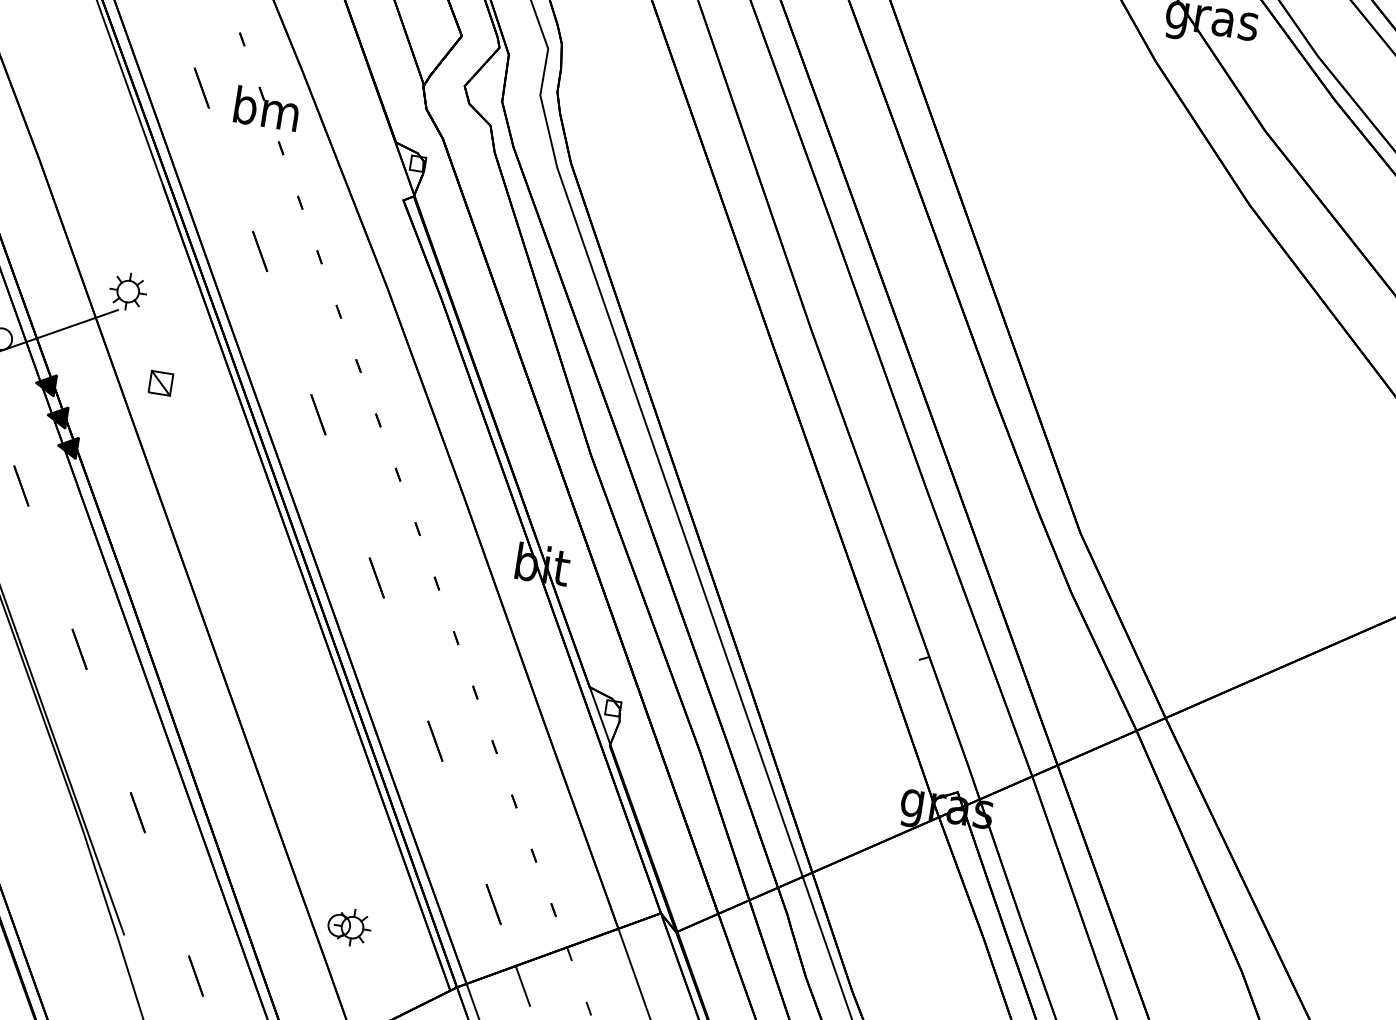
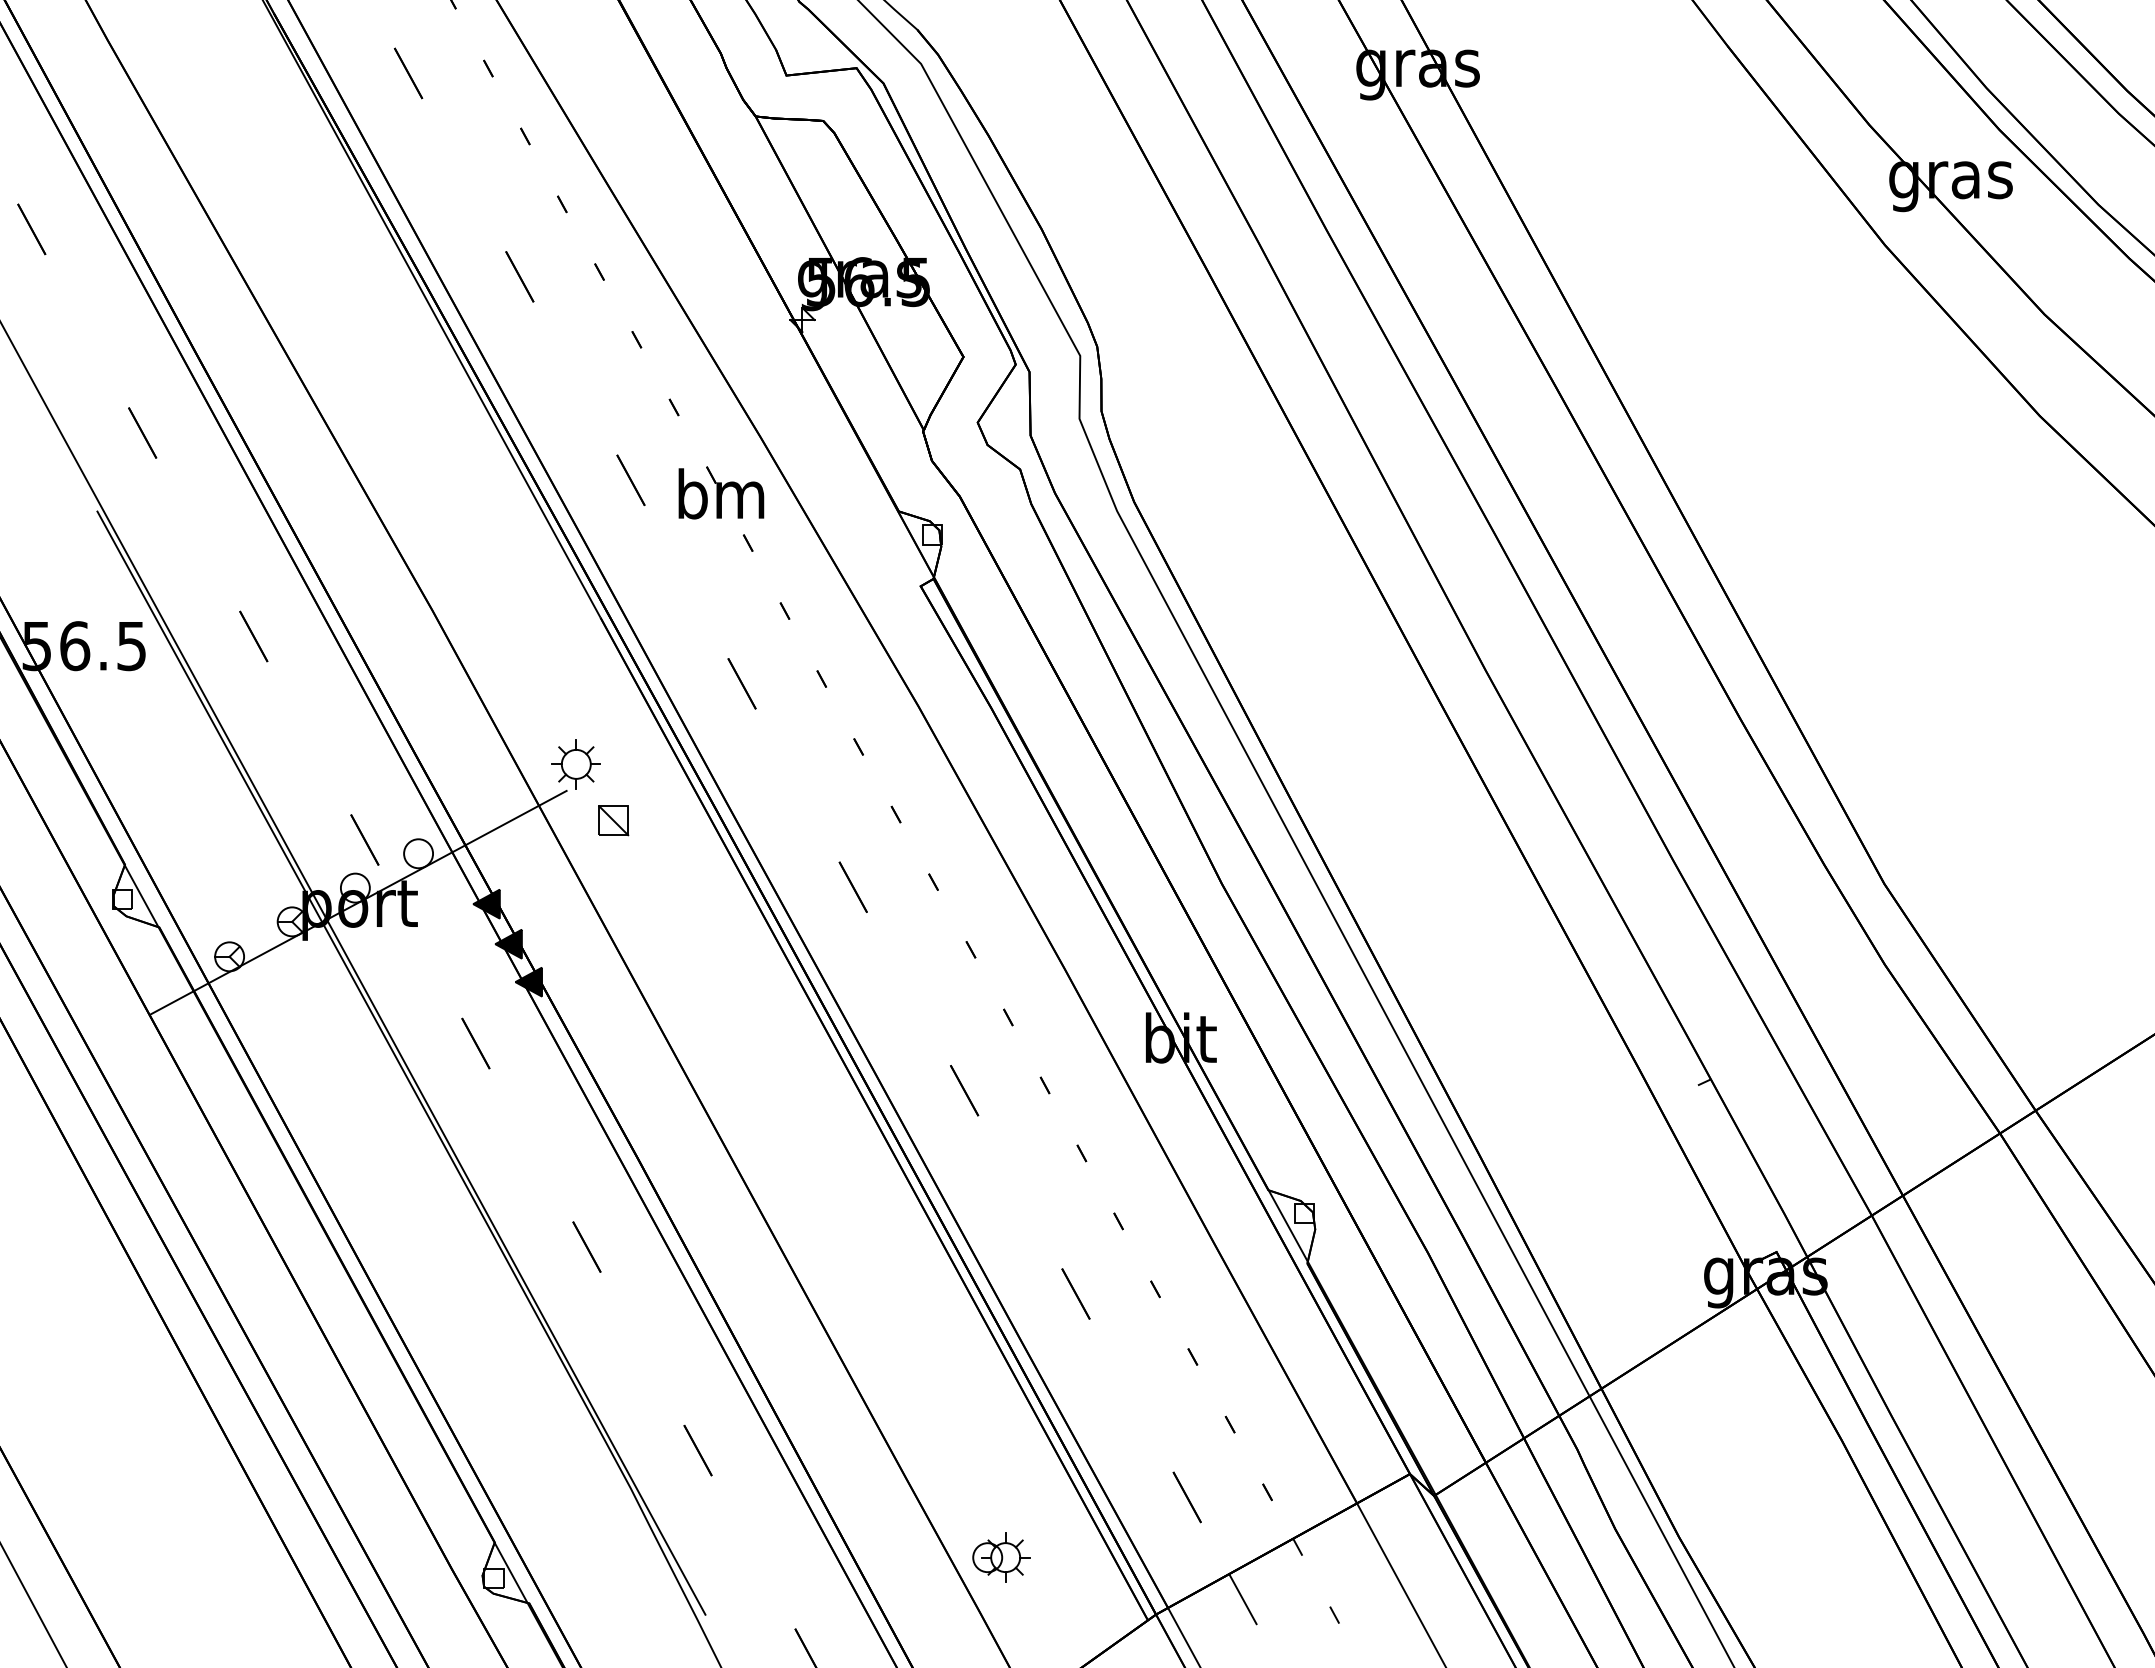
part: (160, 383) -> (613, 820), moved

